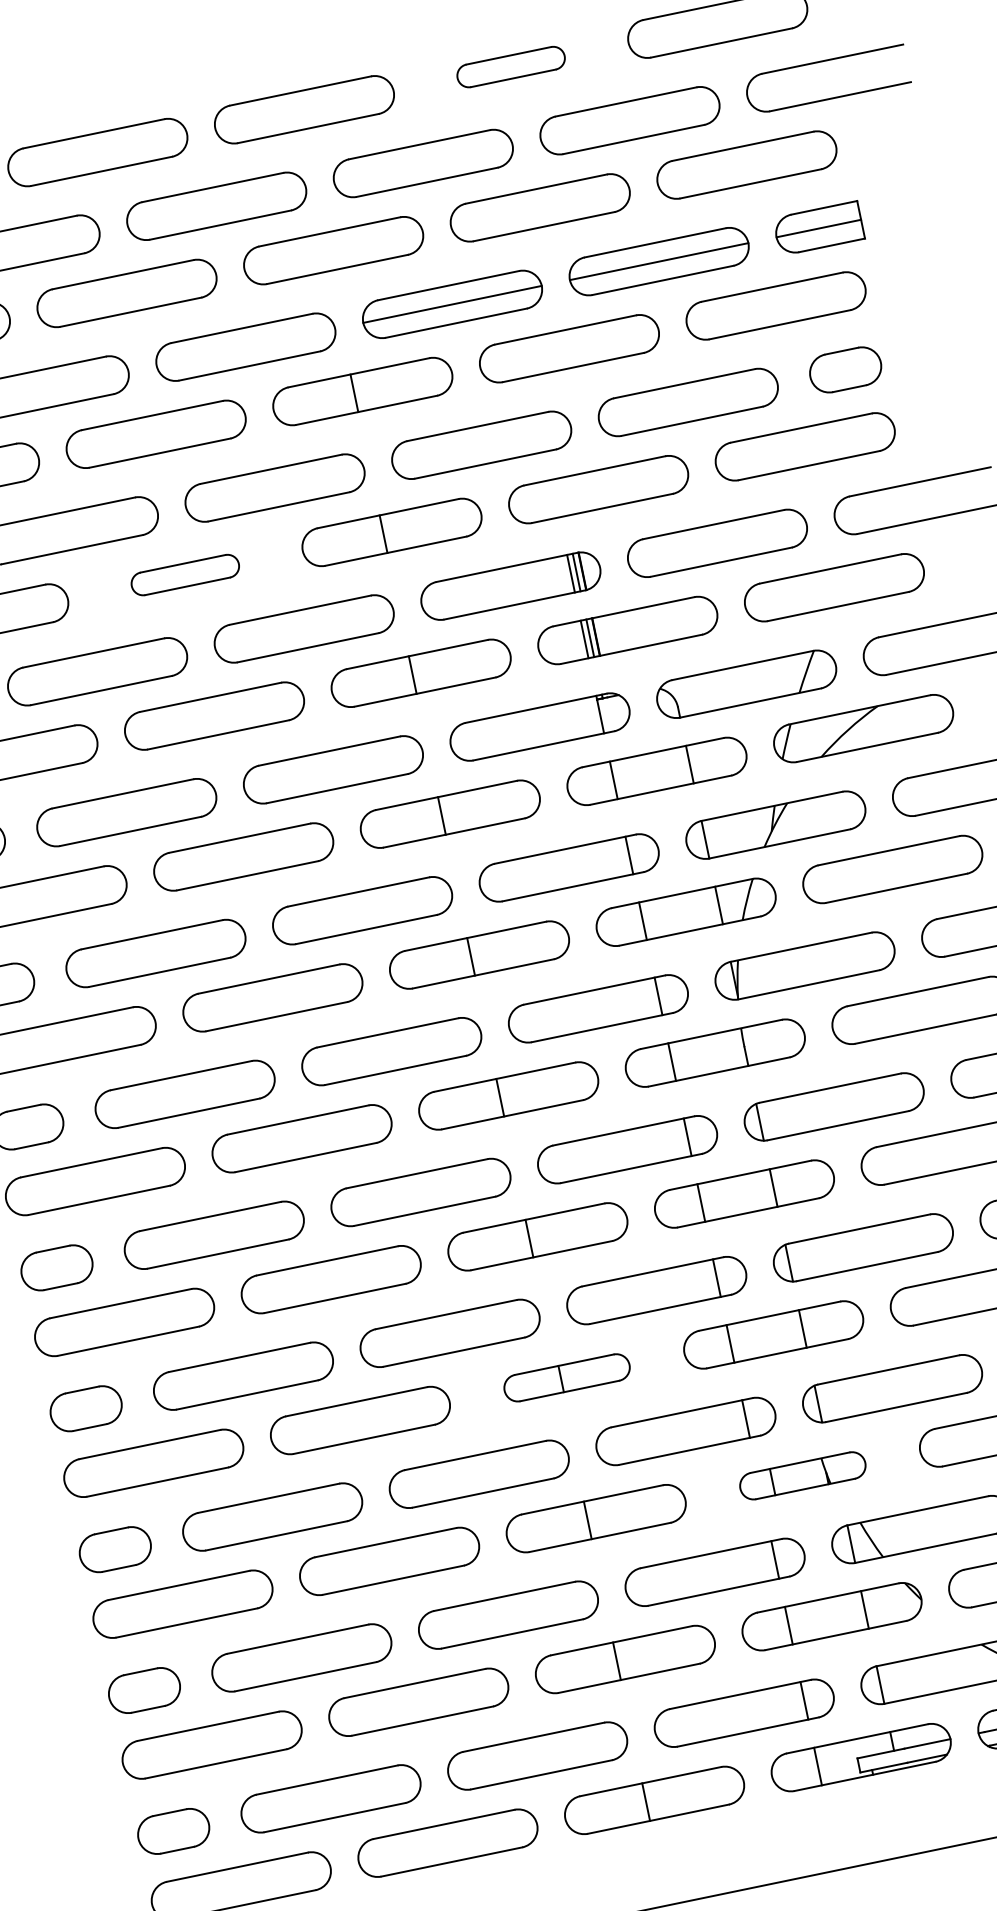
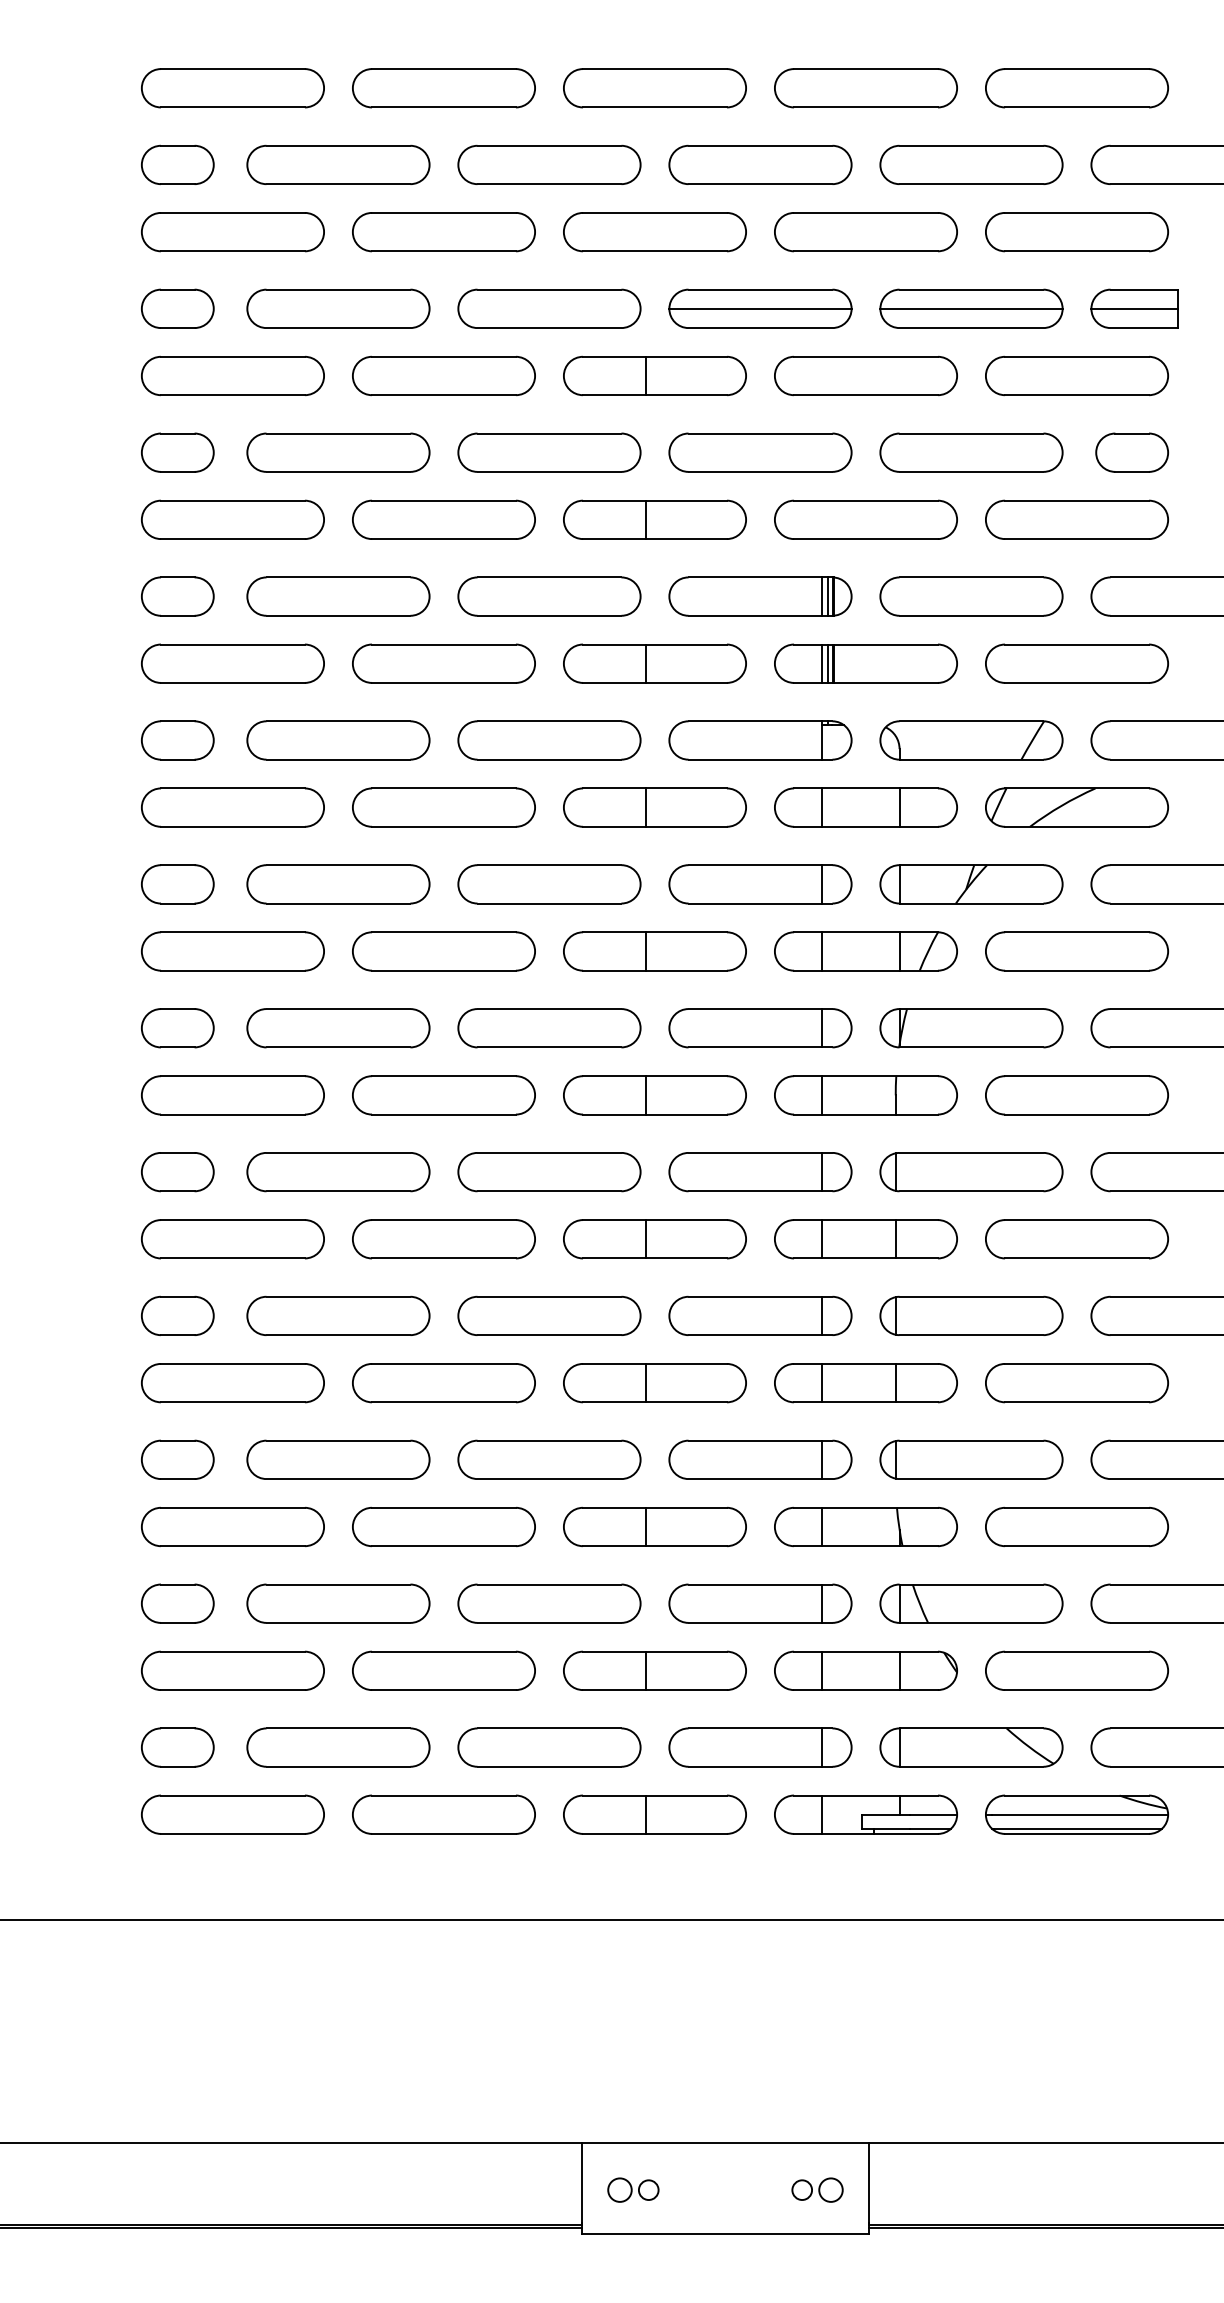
part: (510, 67) -> (865, 88), size x1.67
part: (184, 574) -> (443, 519), size x1.67
part: (566, 1378) -> (654, 1383), size x1.43
part: (802, 1475) -> (865, 1526), size x1.43

